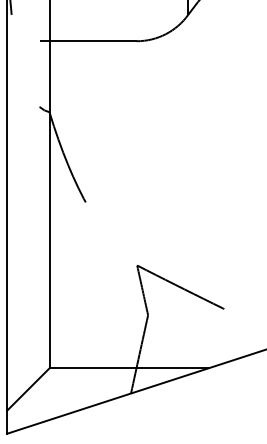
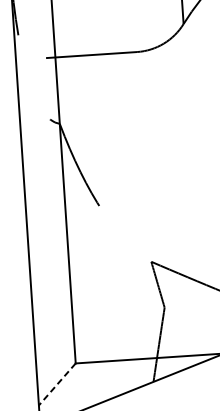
line: (28, 389) -> (57, 384), solid -> dashed

